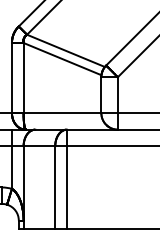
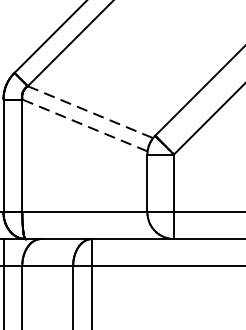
line: (66, 51) -> (91, 113), solid -> dashed
line: (62, 58) -> (84, 124), solid -> dashed

